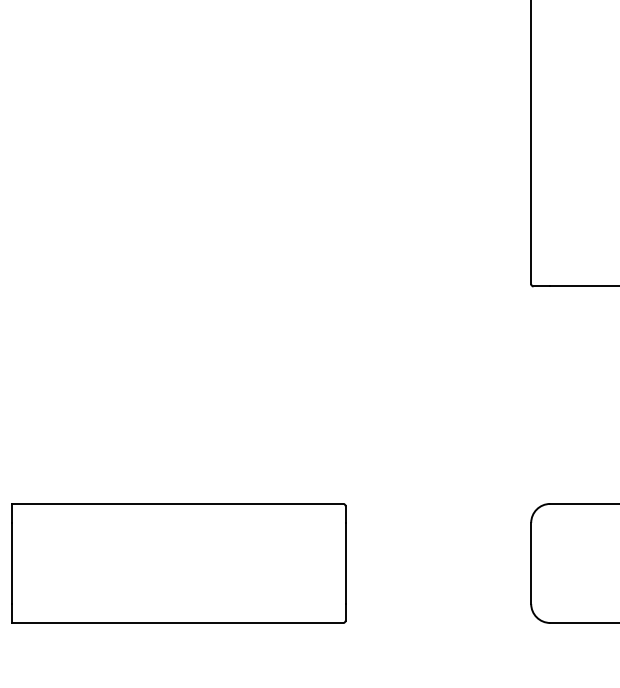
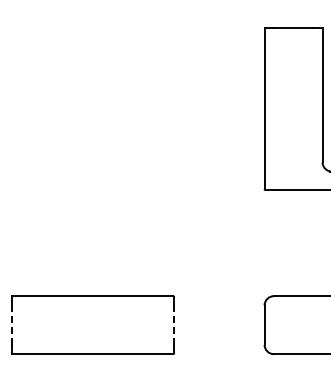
line: (11, 564) -> (11, 325), solid -> dashed
line: (346, 564) -> (174, 325), solid -> dashed

